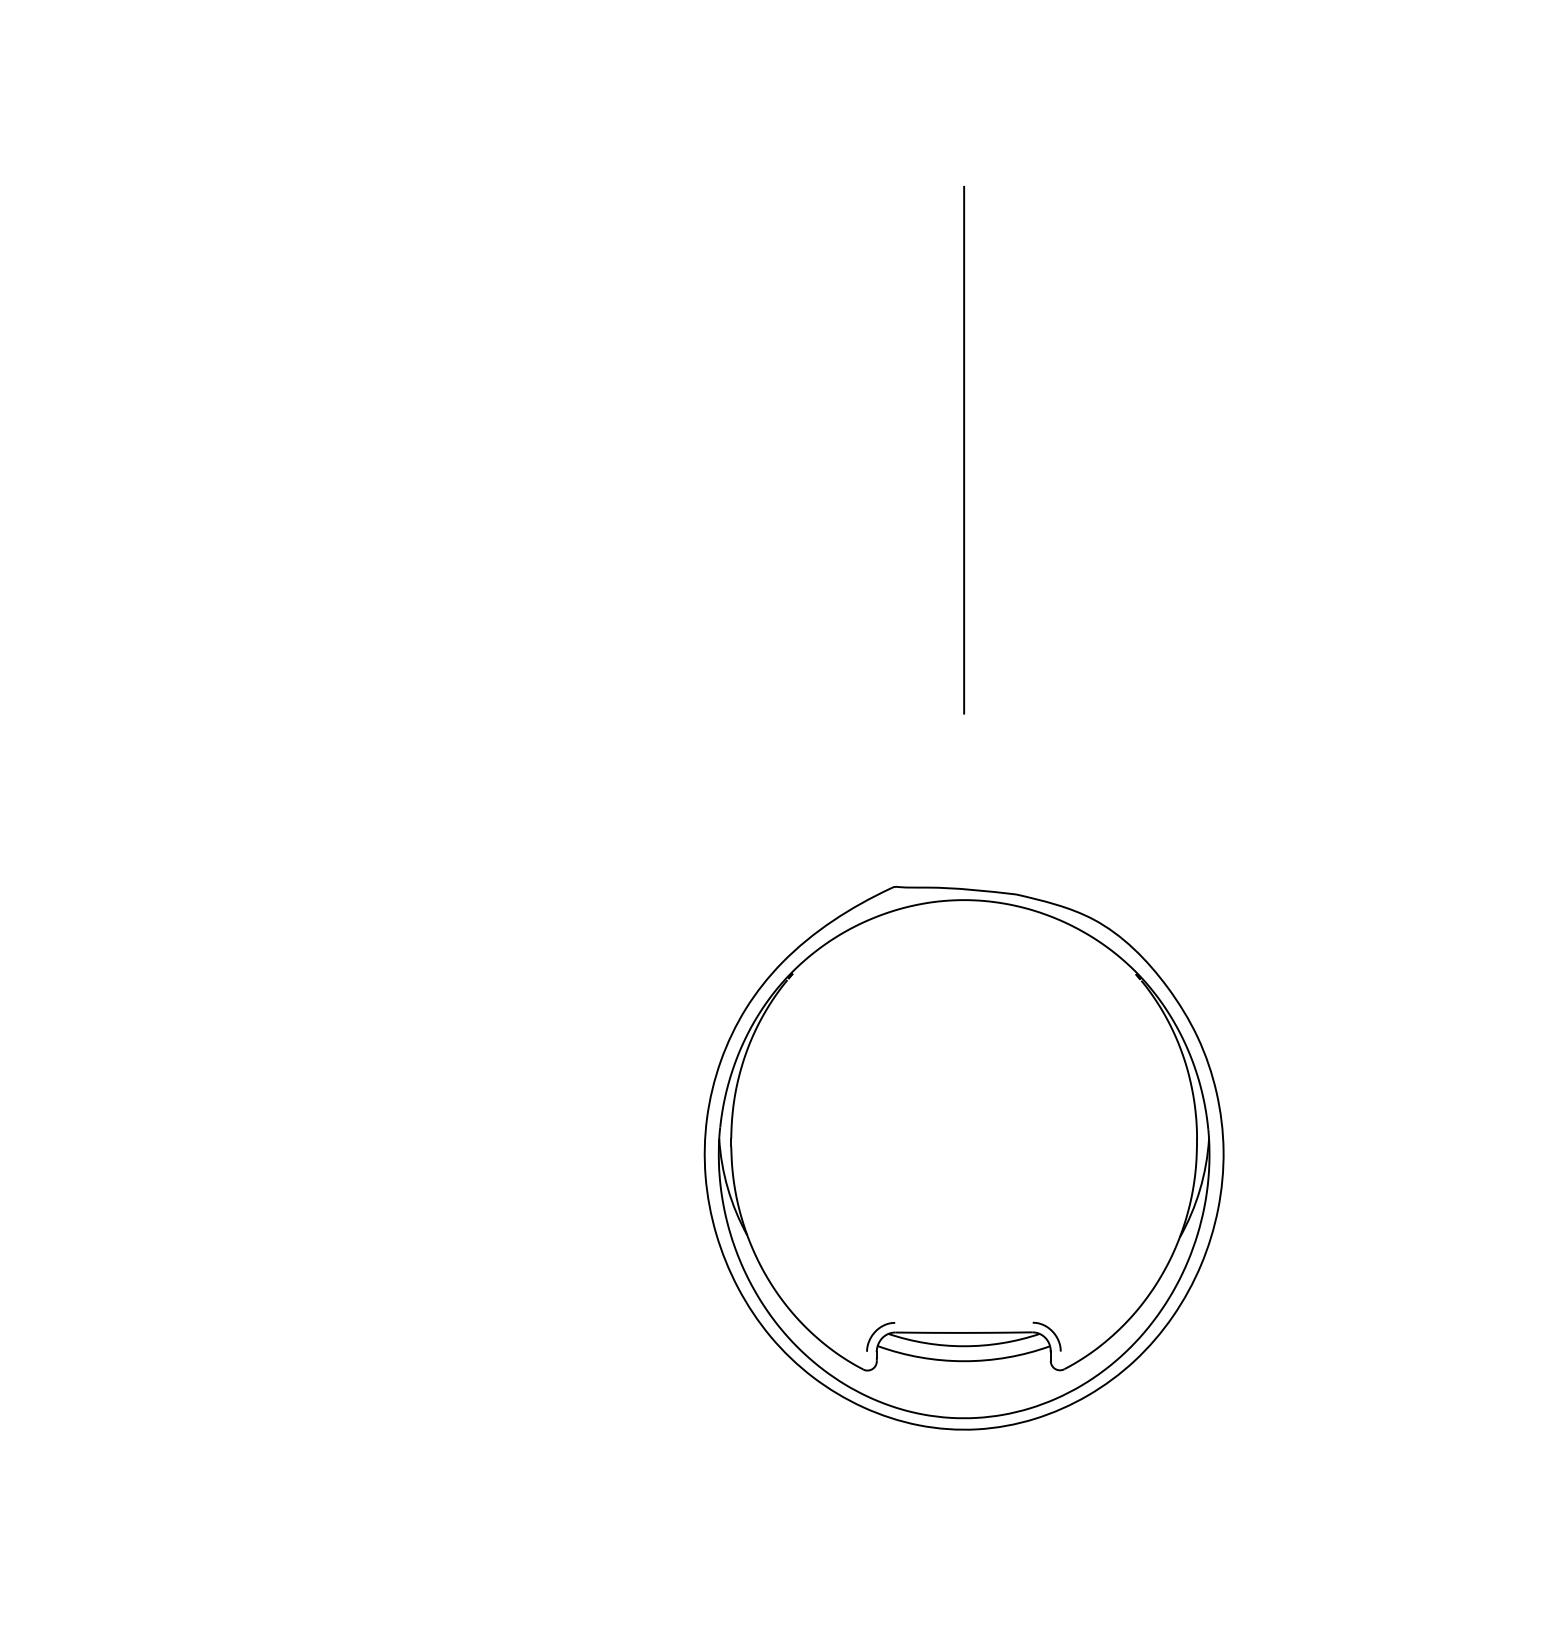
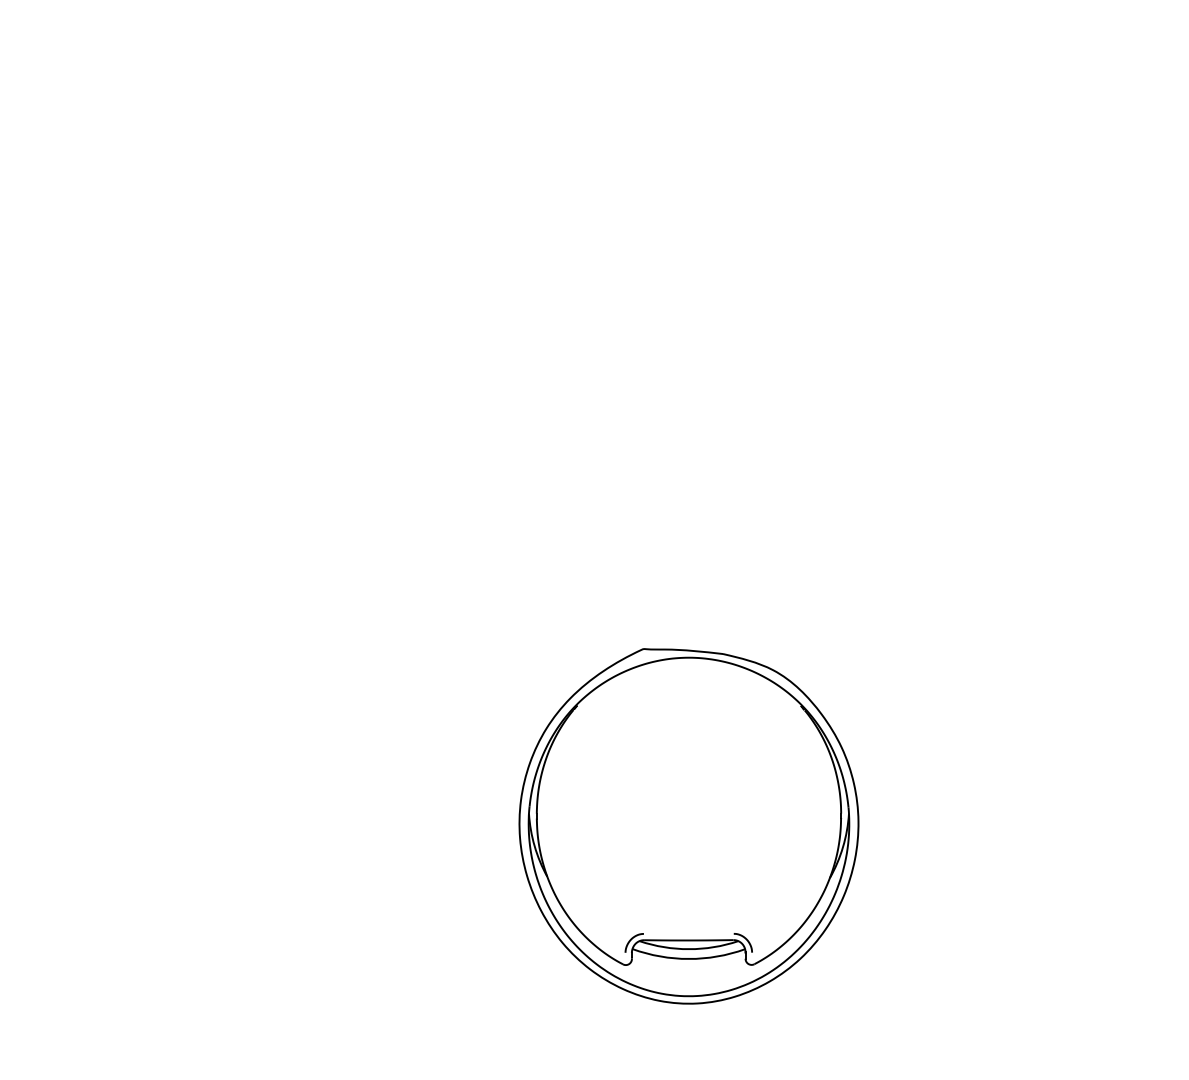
line: (963, 449) -> (688, 363), removed

